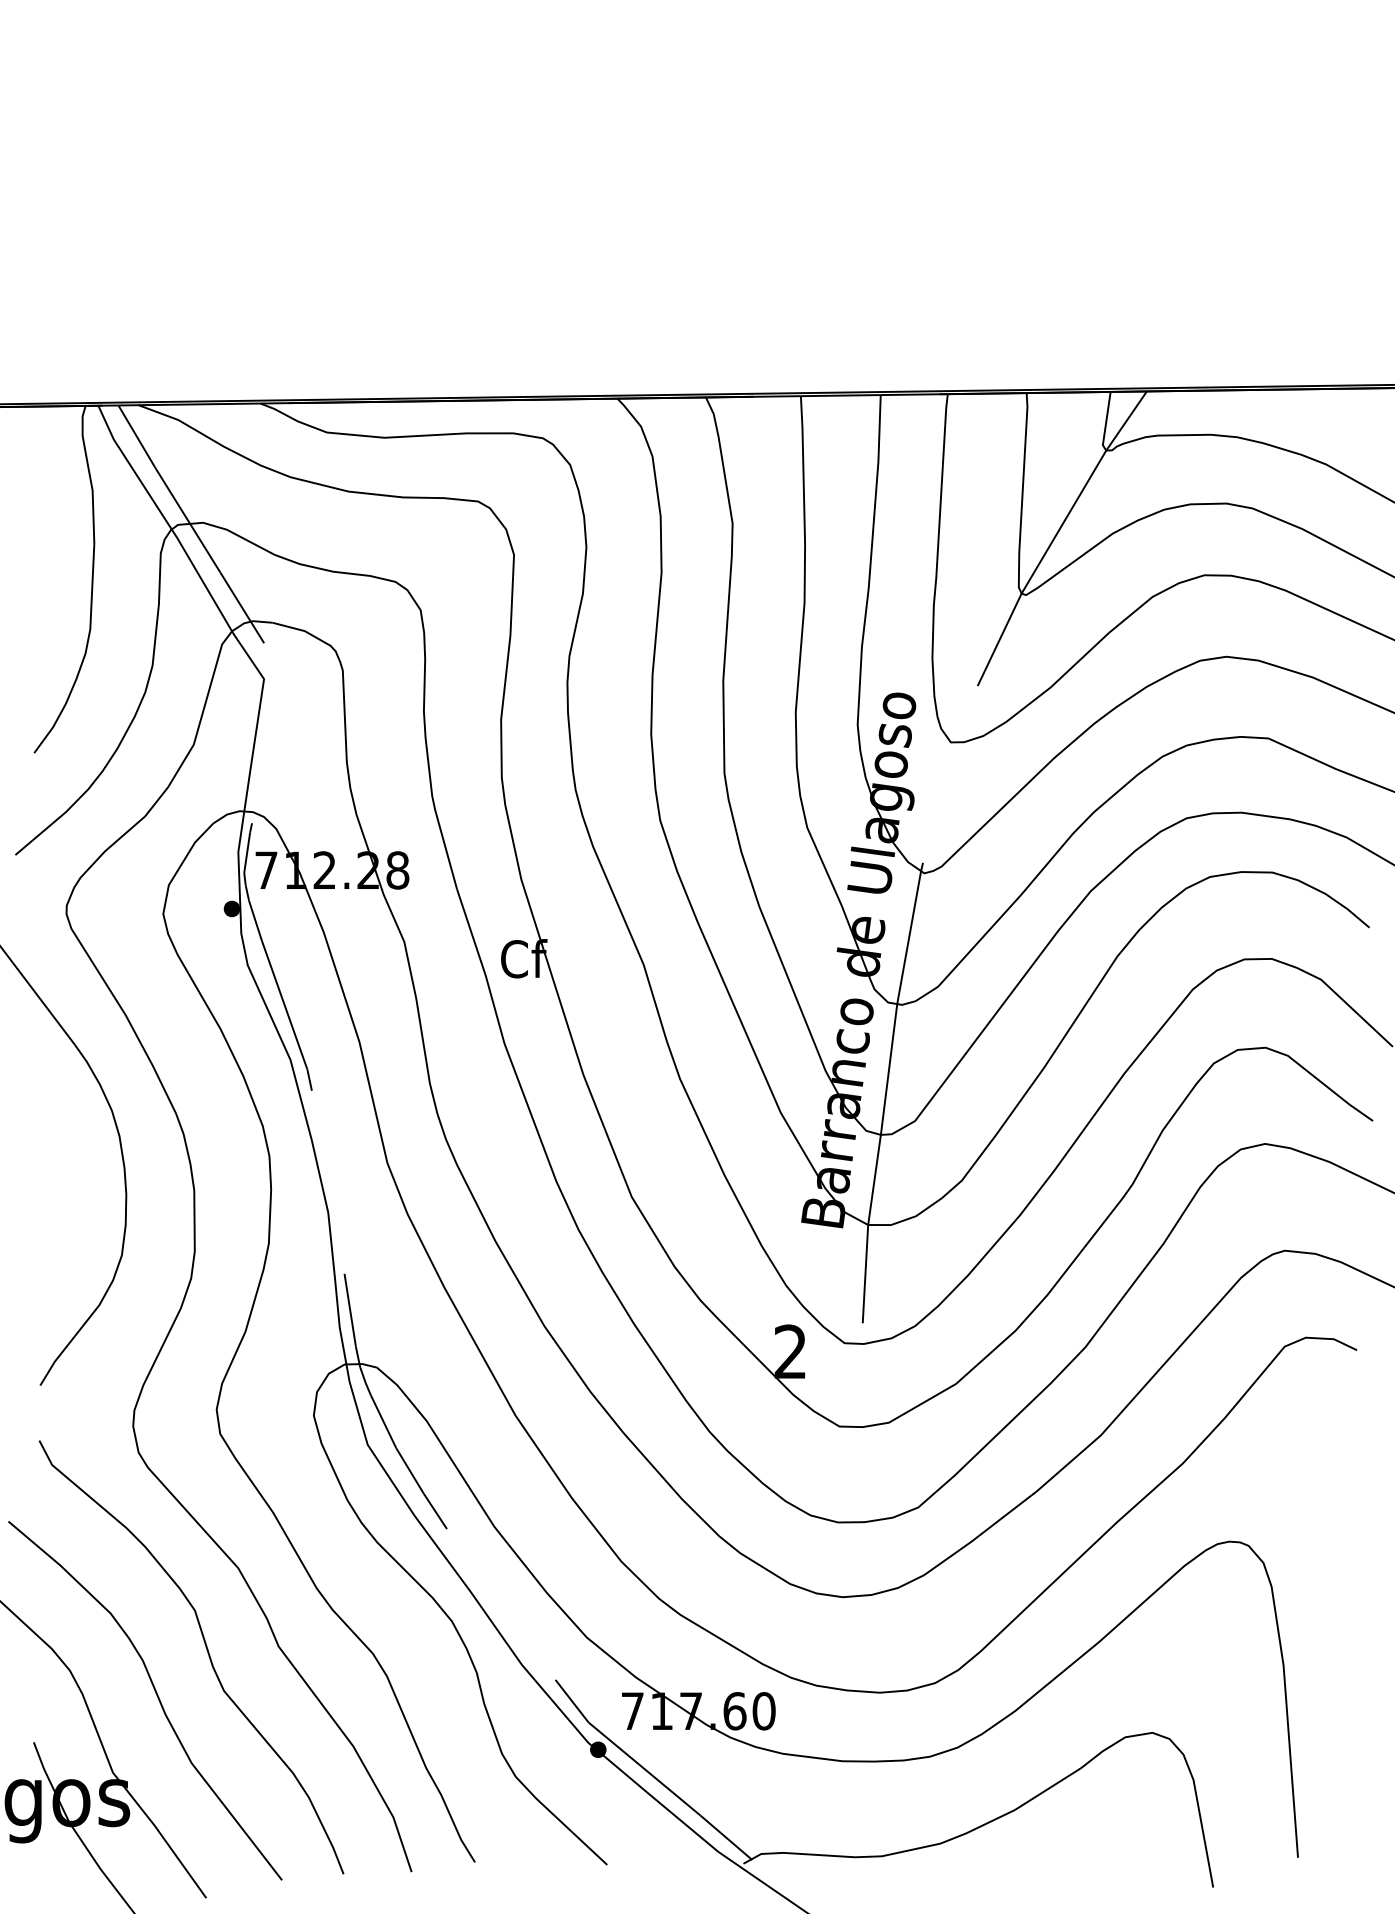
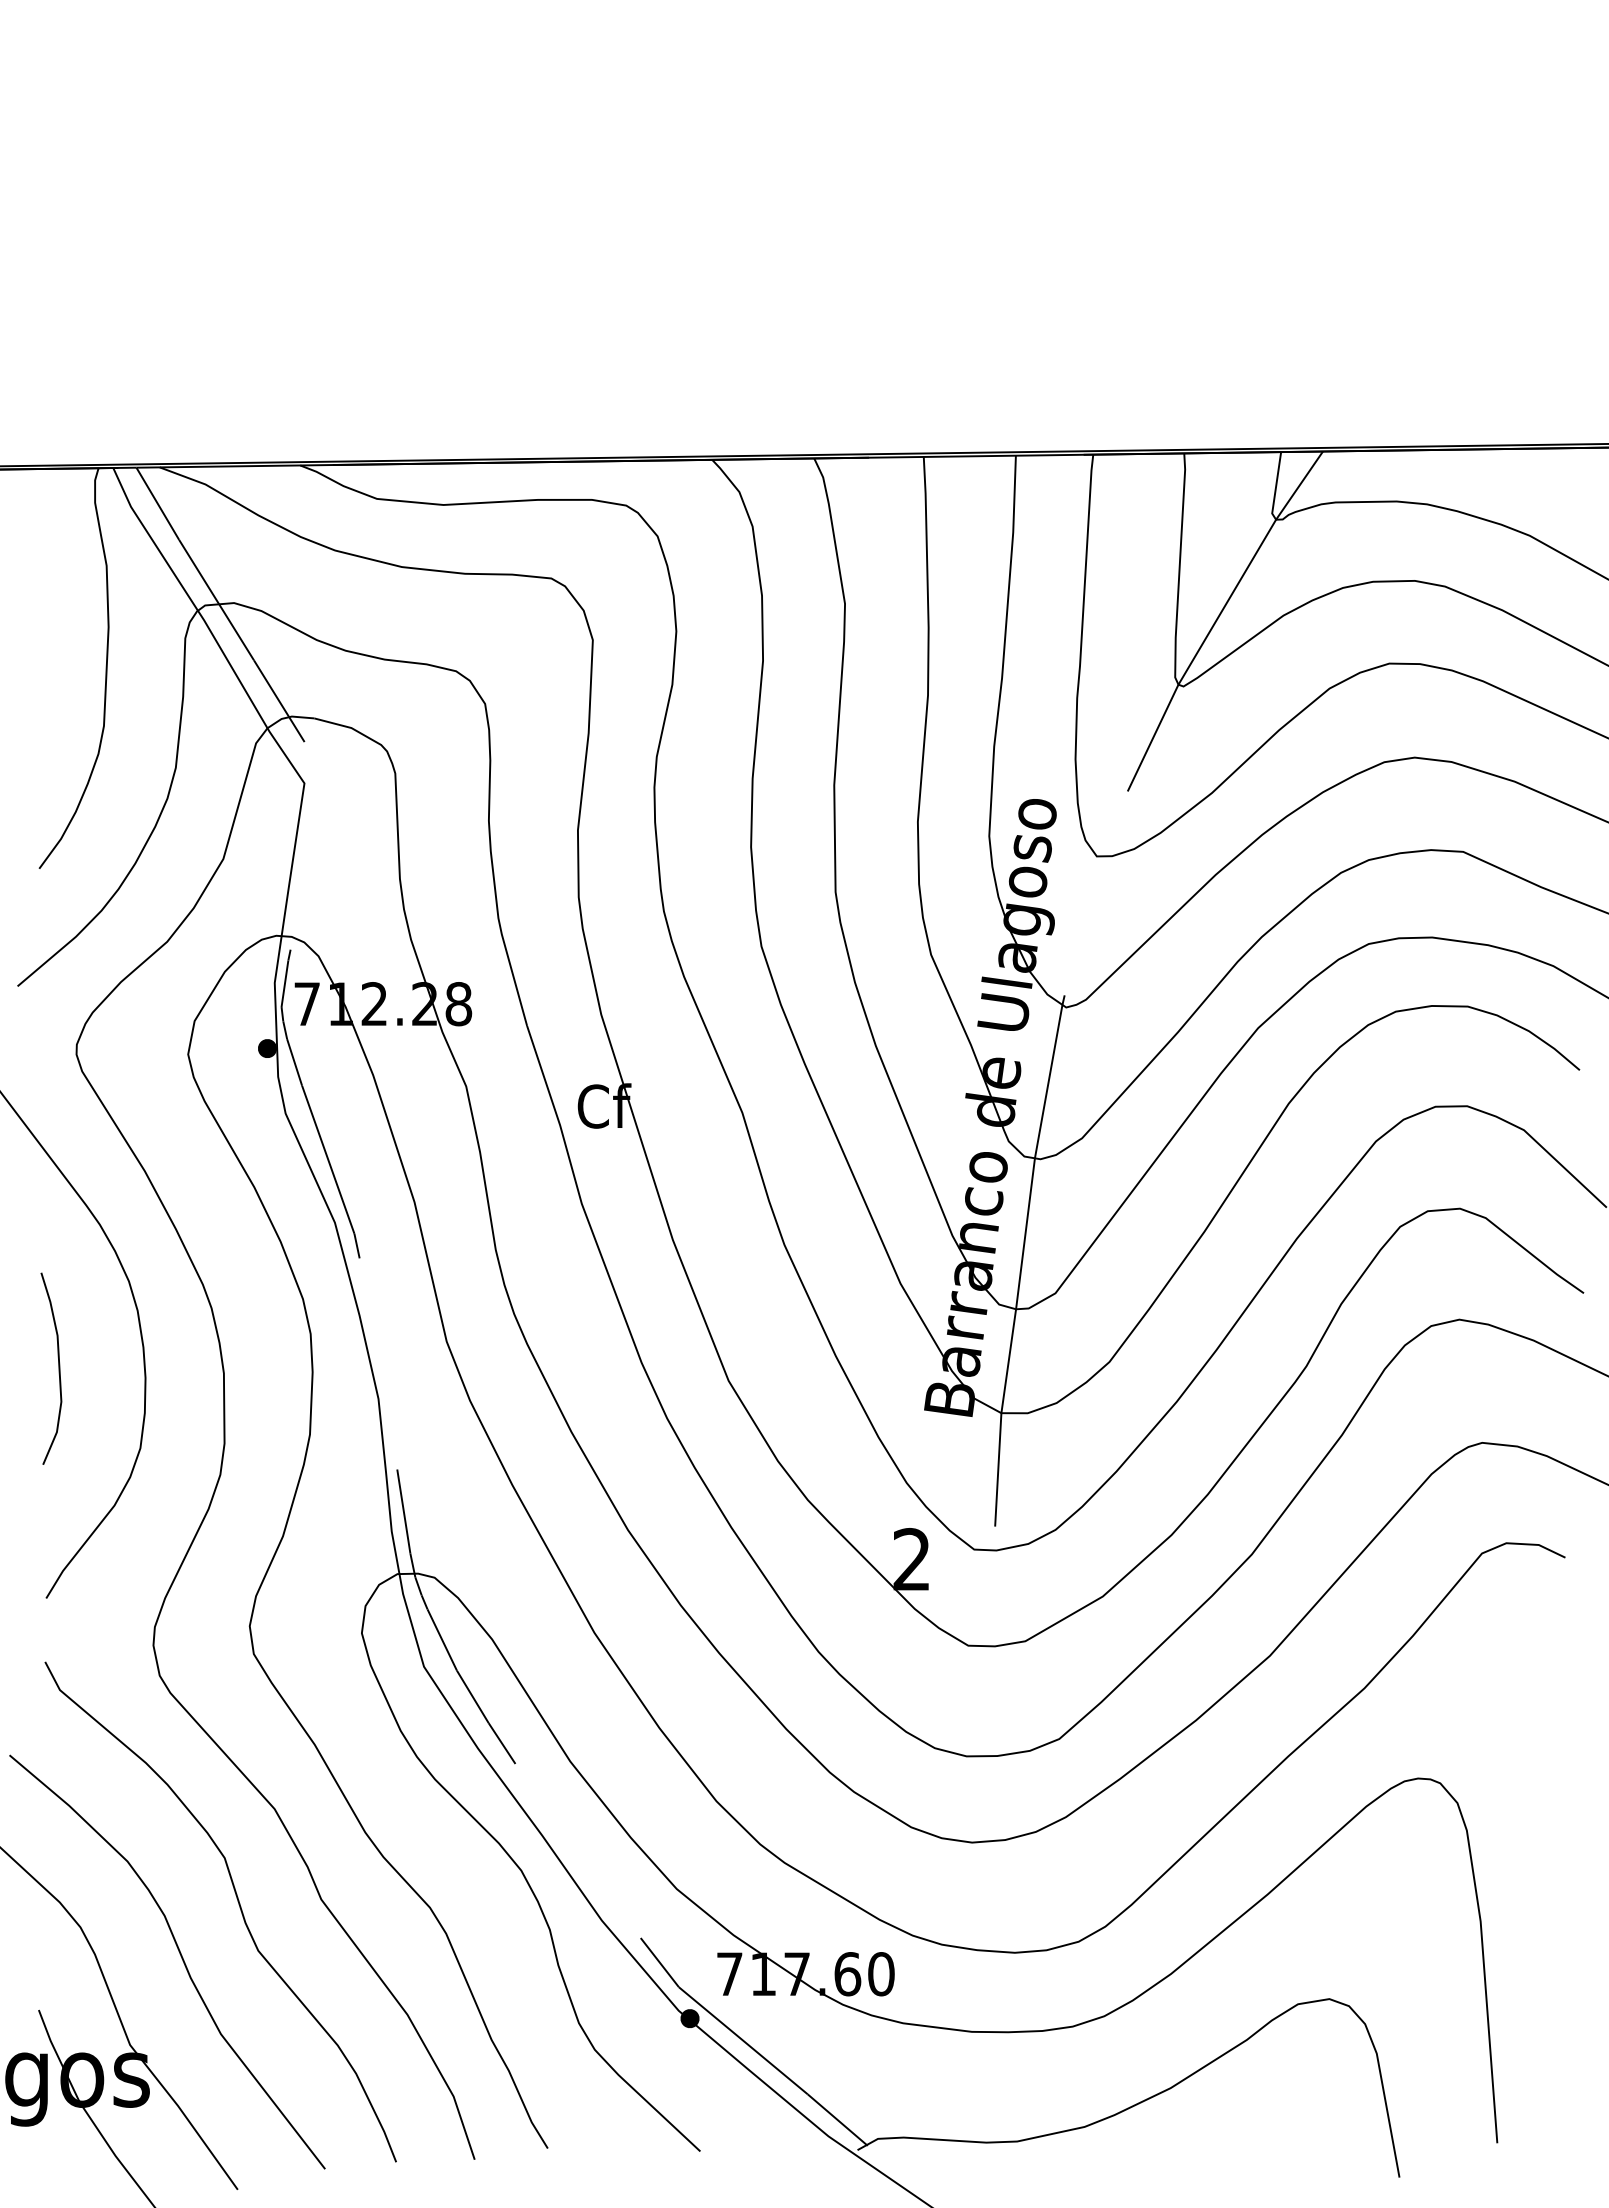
curve: (50, 1186) -> (58, 1368), added

